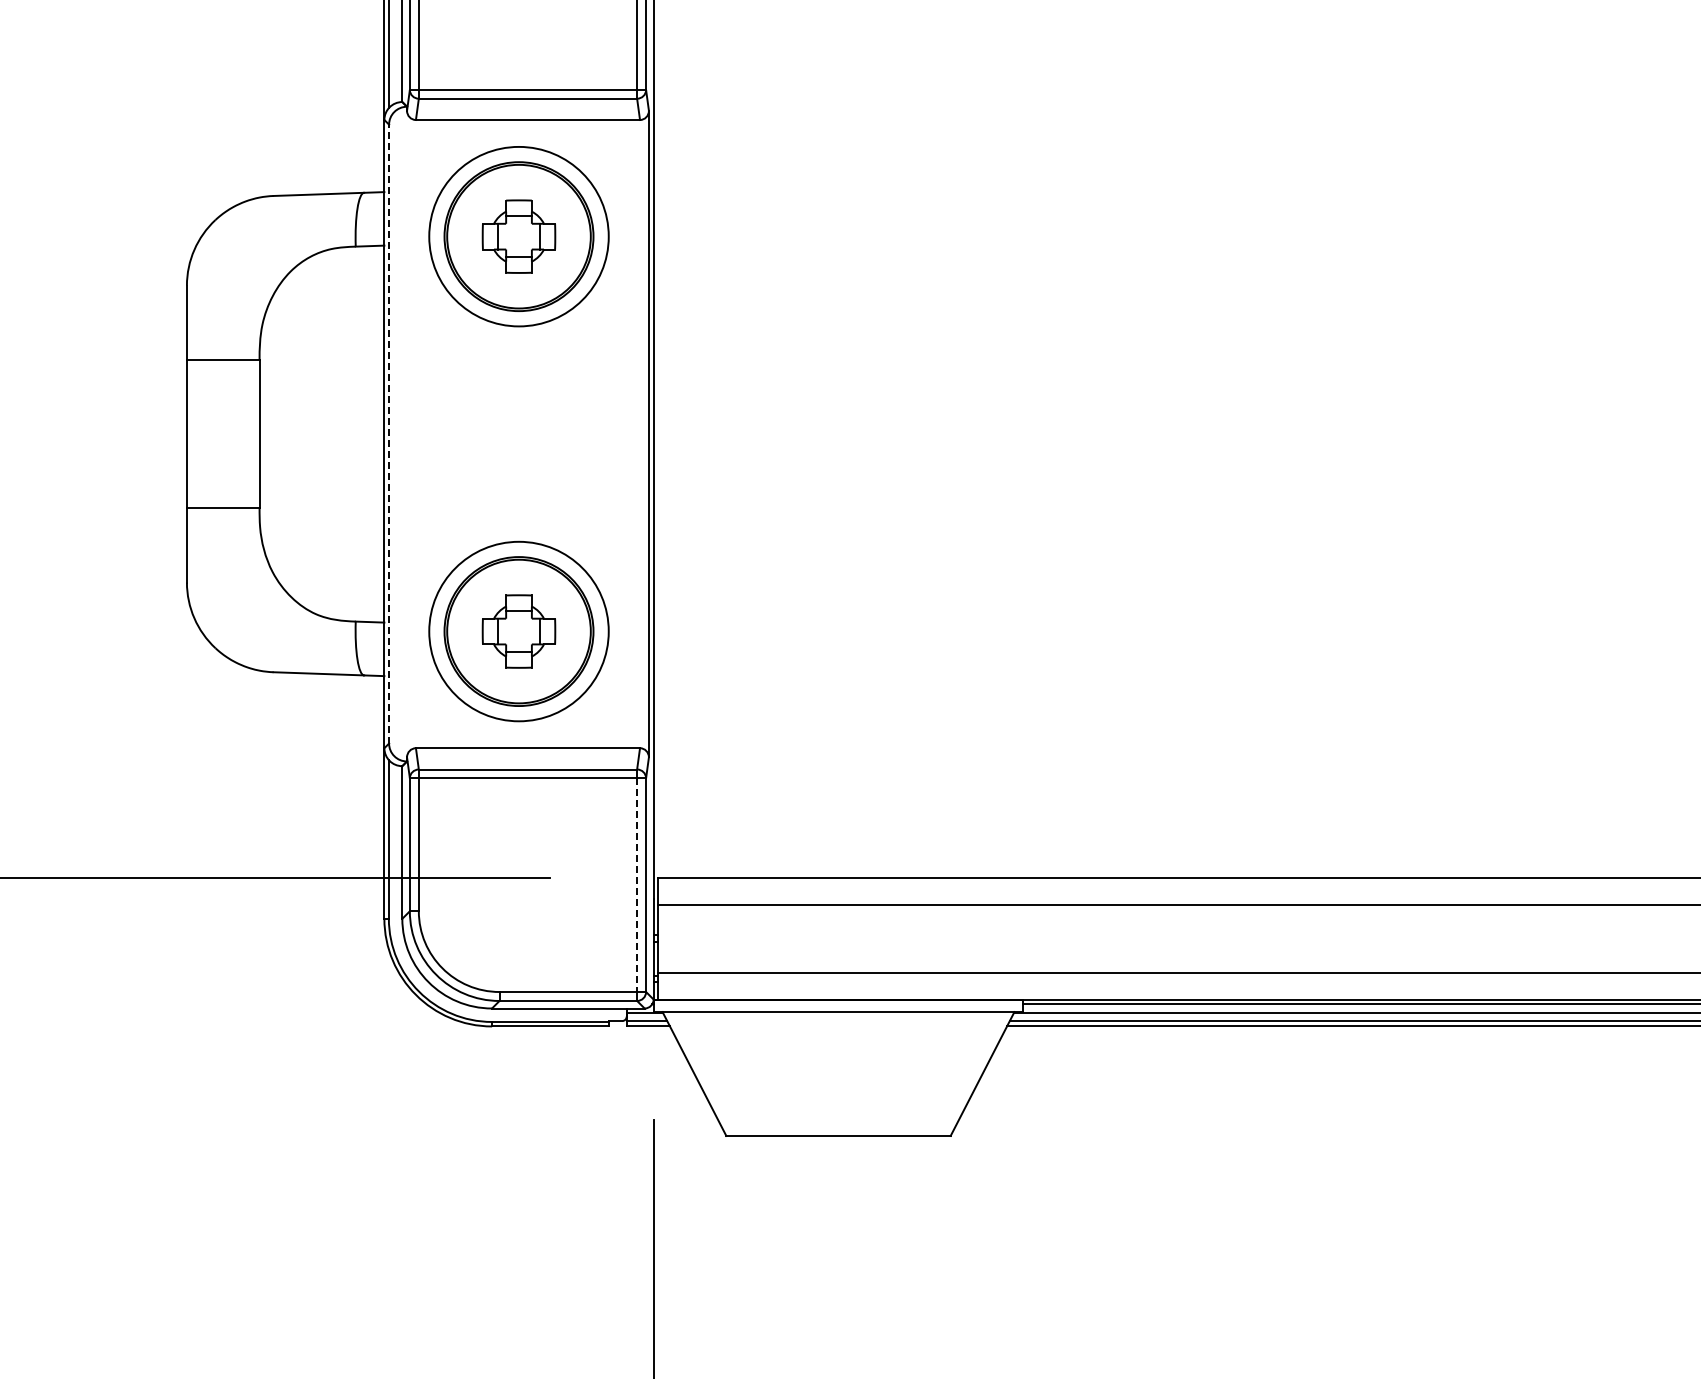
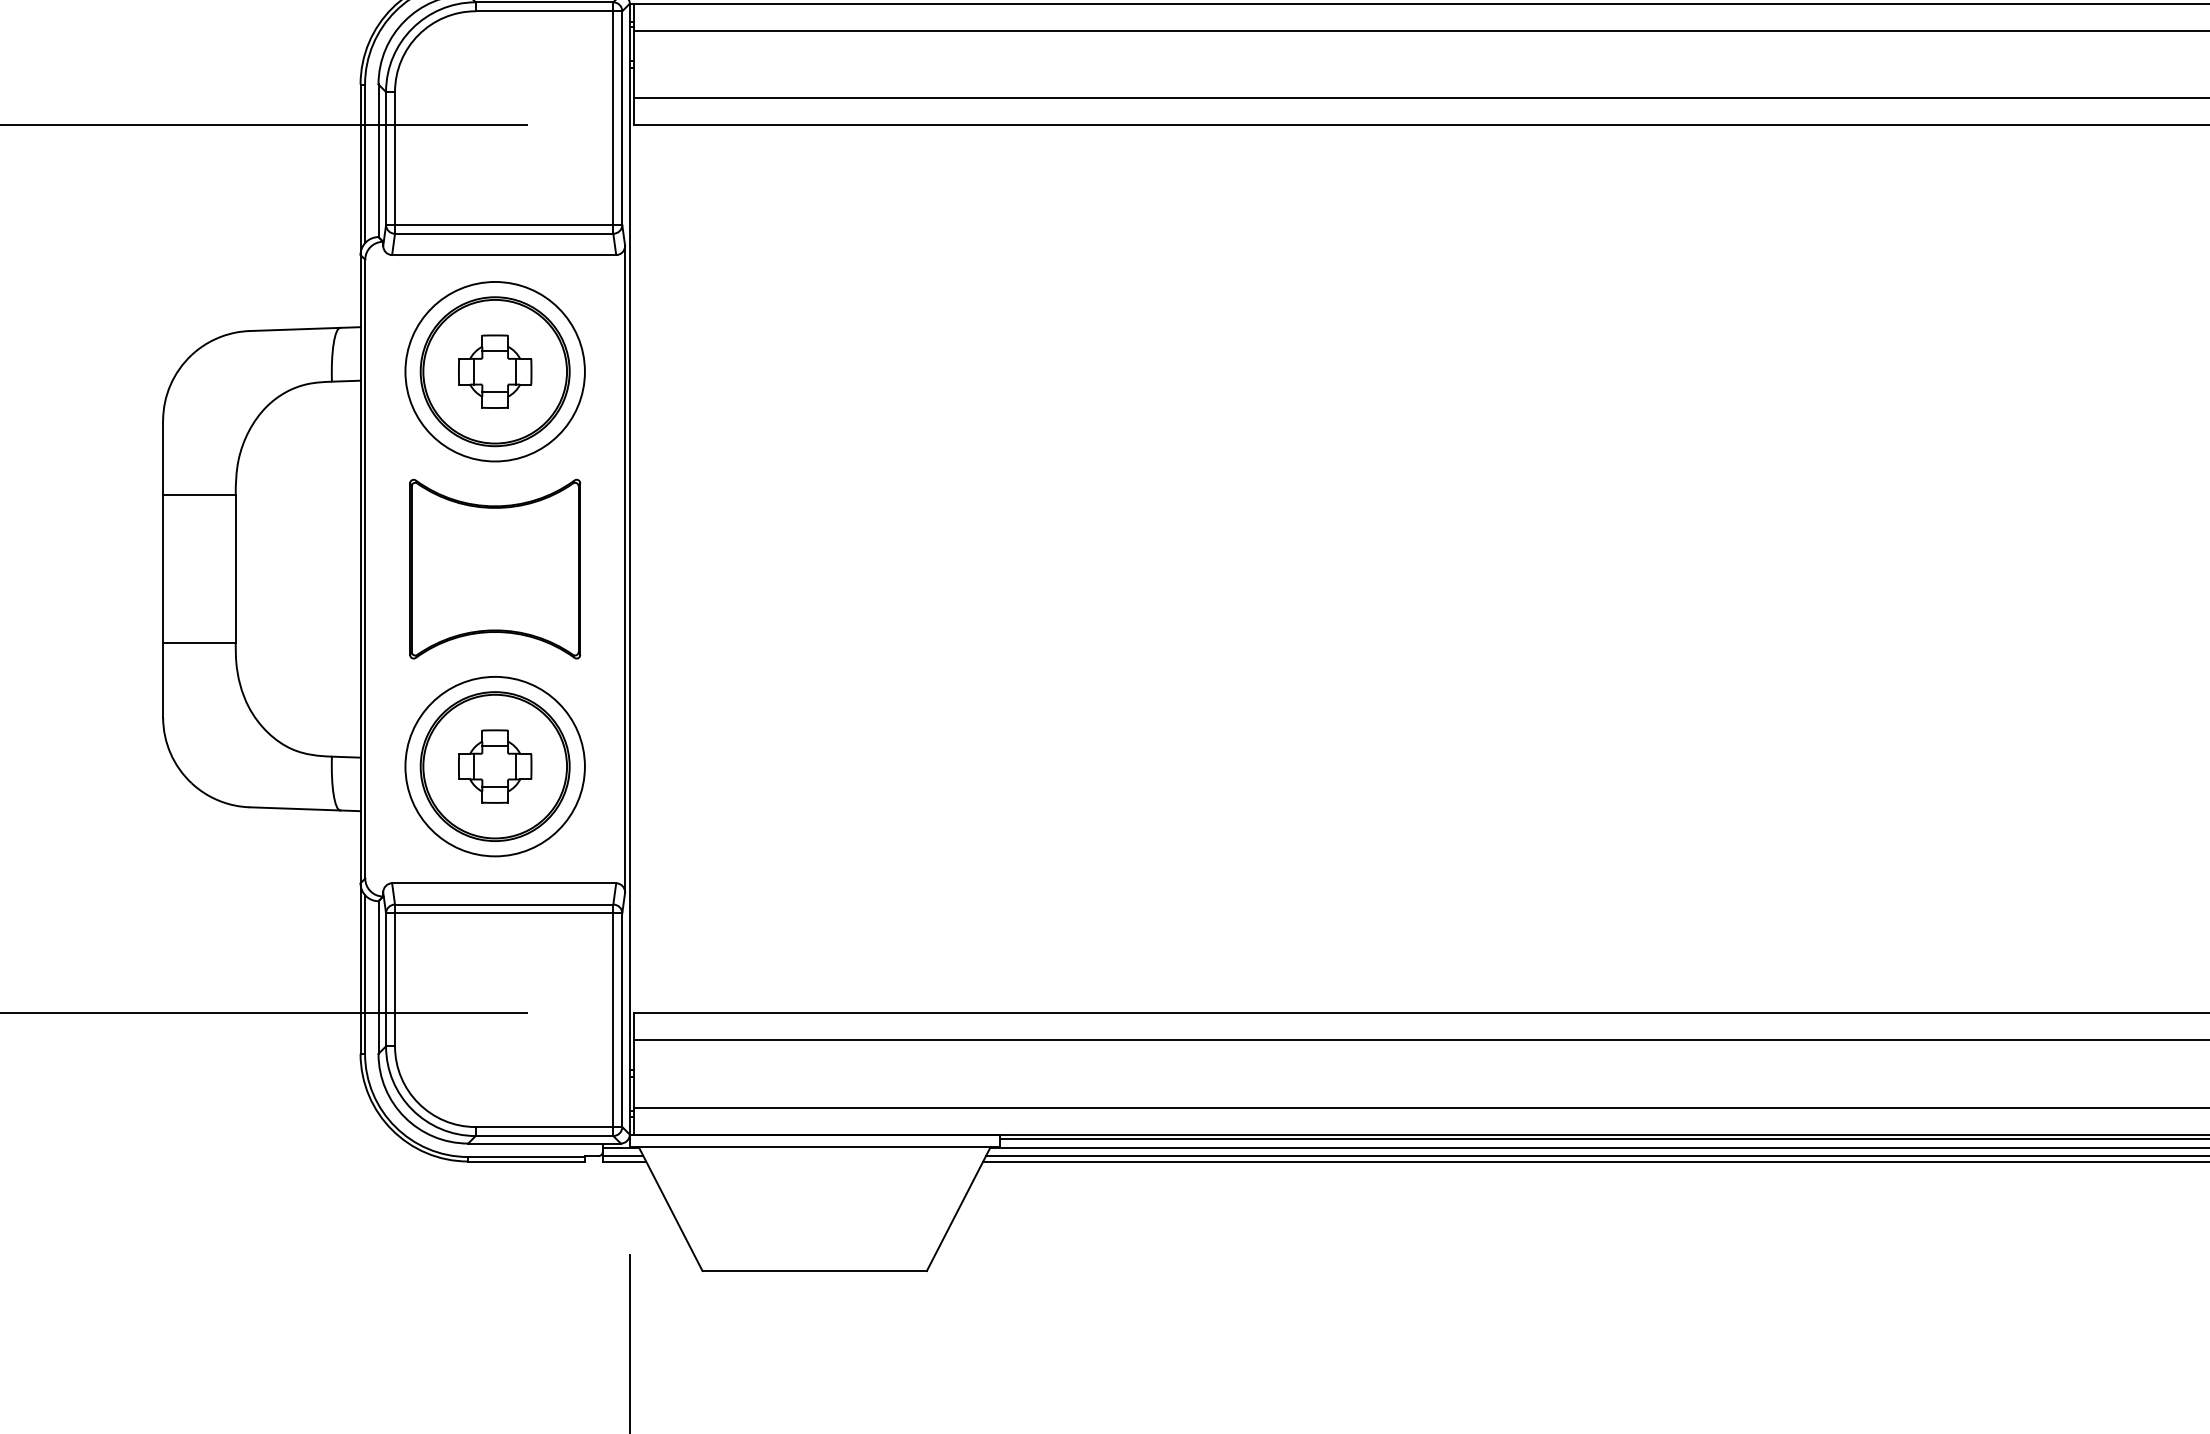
line: (389, 433) -> (365, 568), dashed -> solid
part: (519, 433) -> (495, 568), added
line: (637, 885) -> (613, 1020), dashed -> solid

